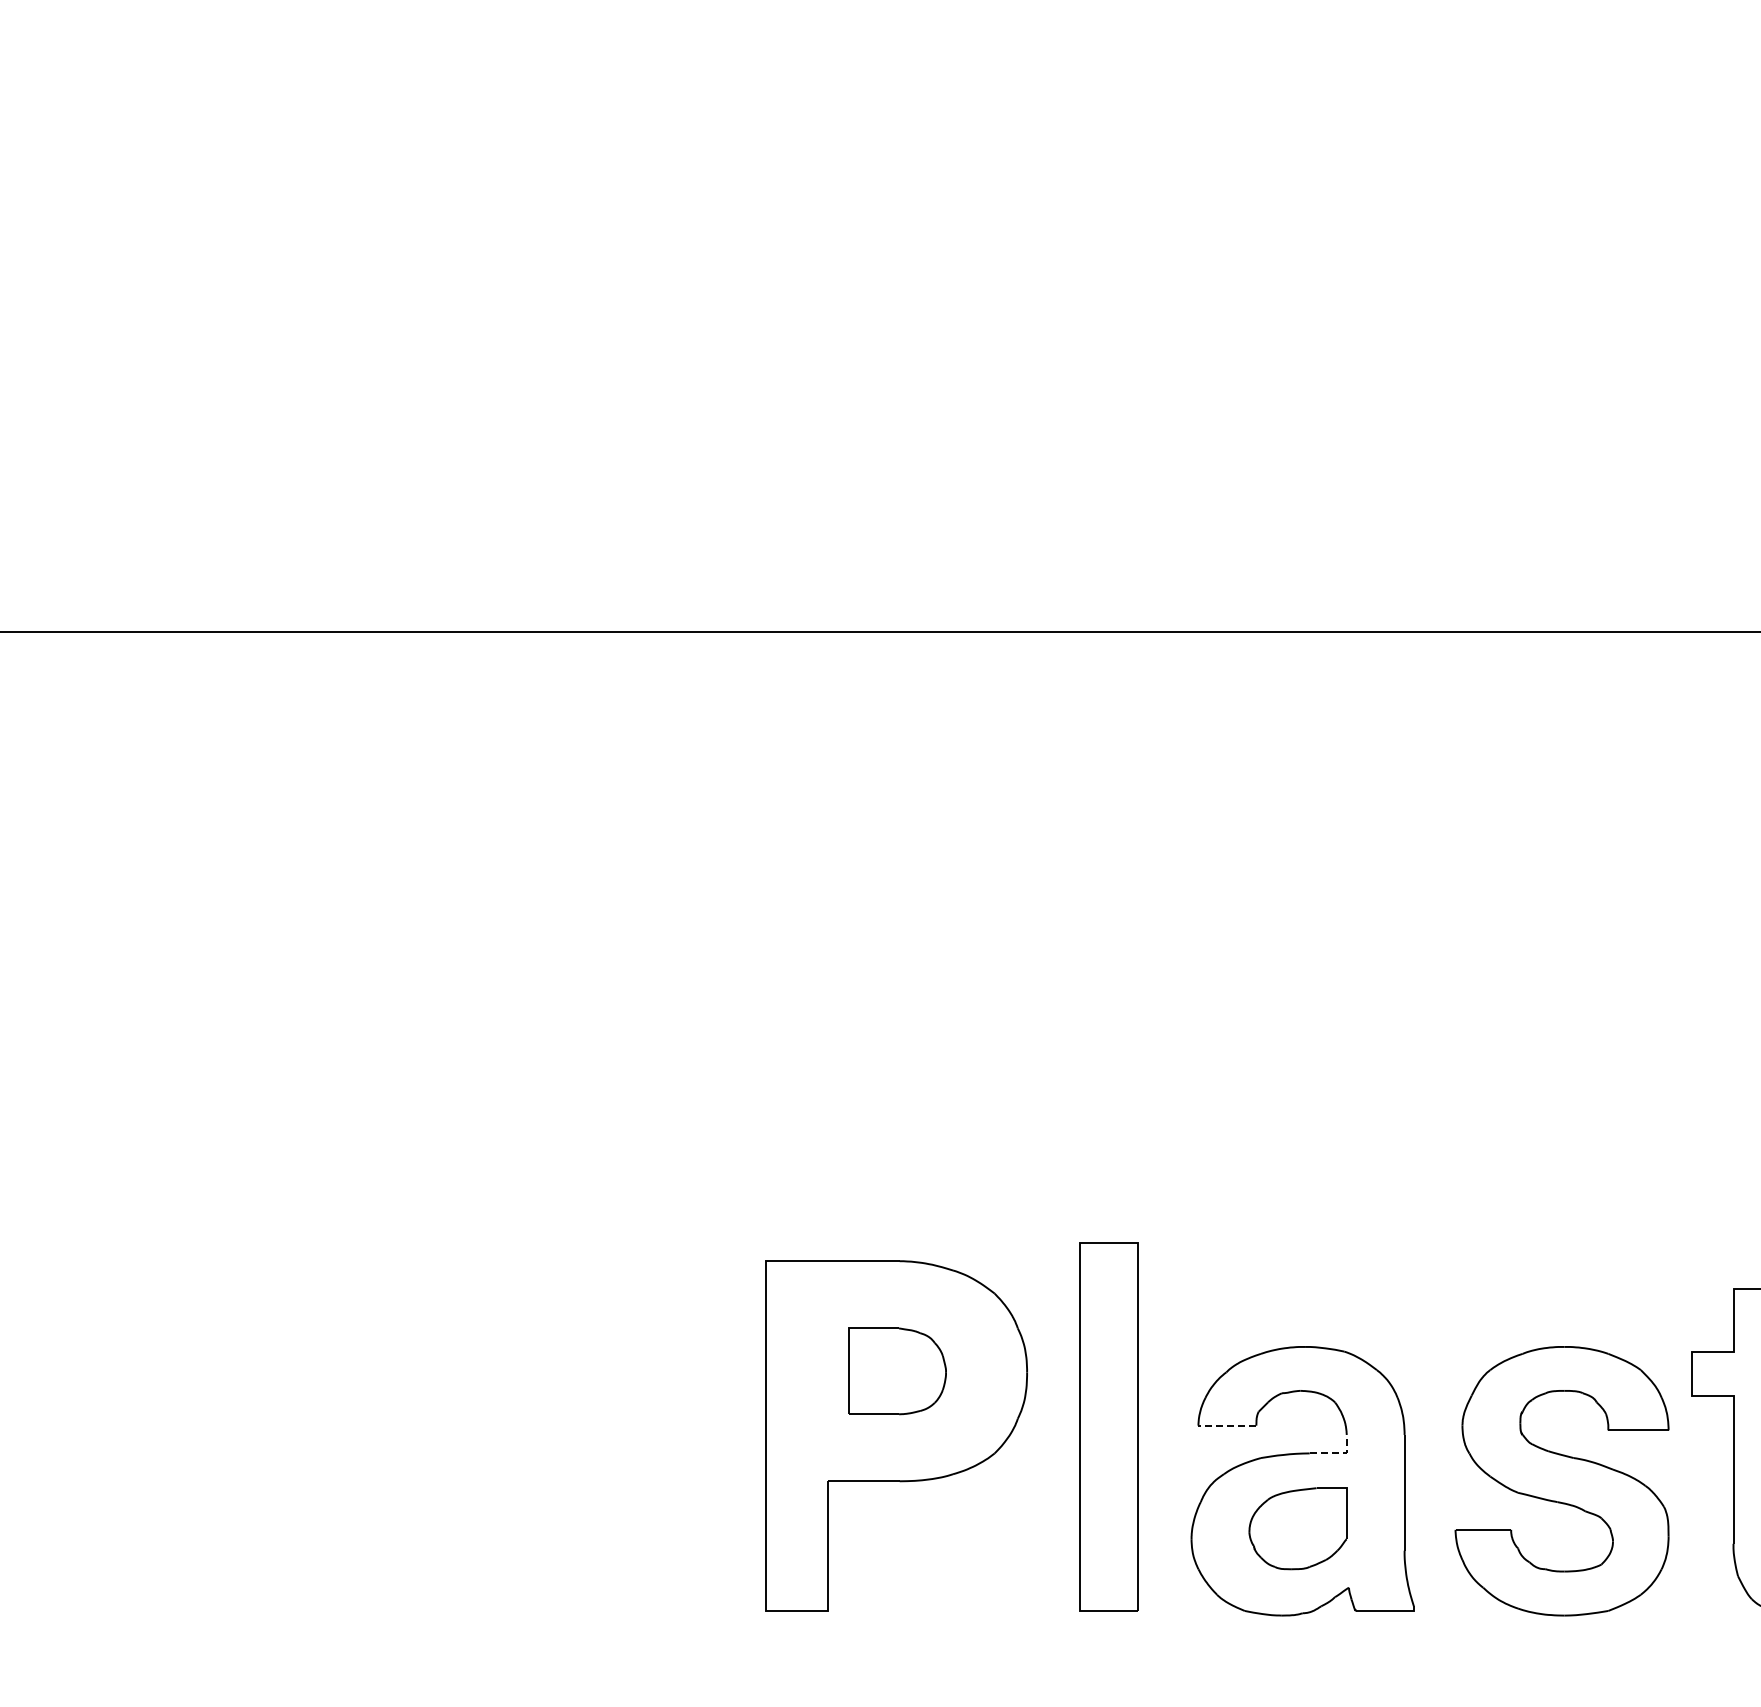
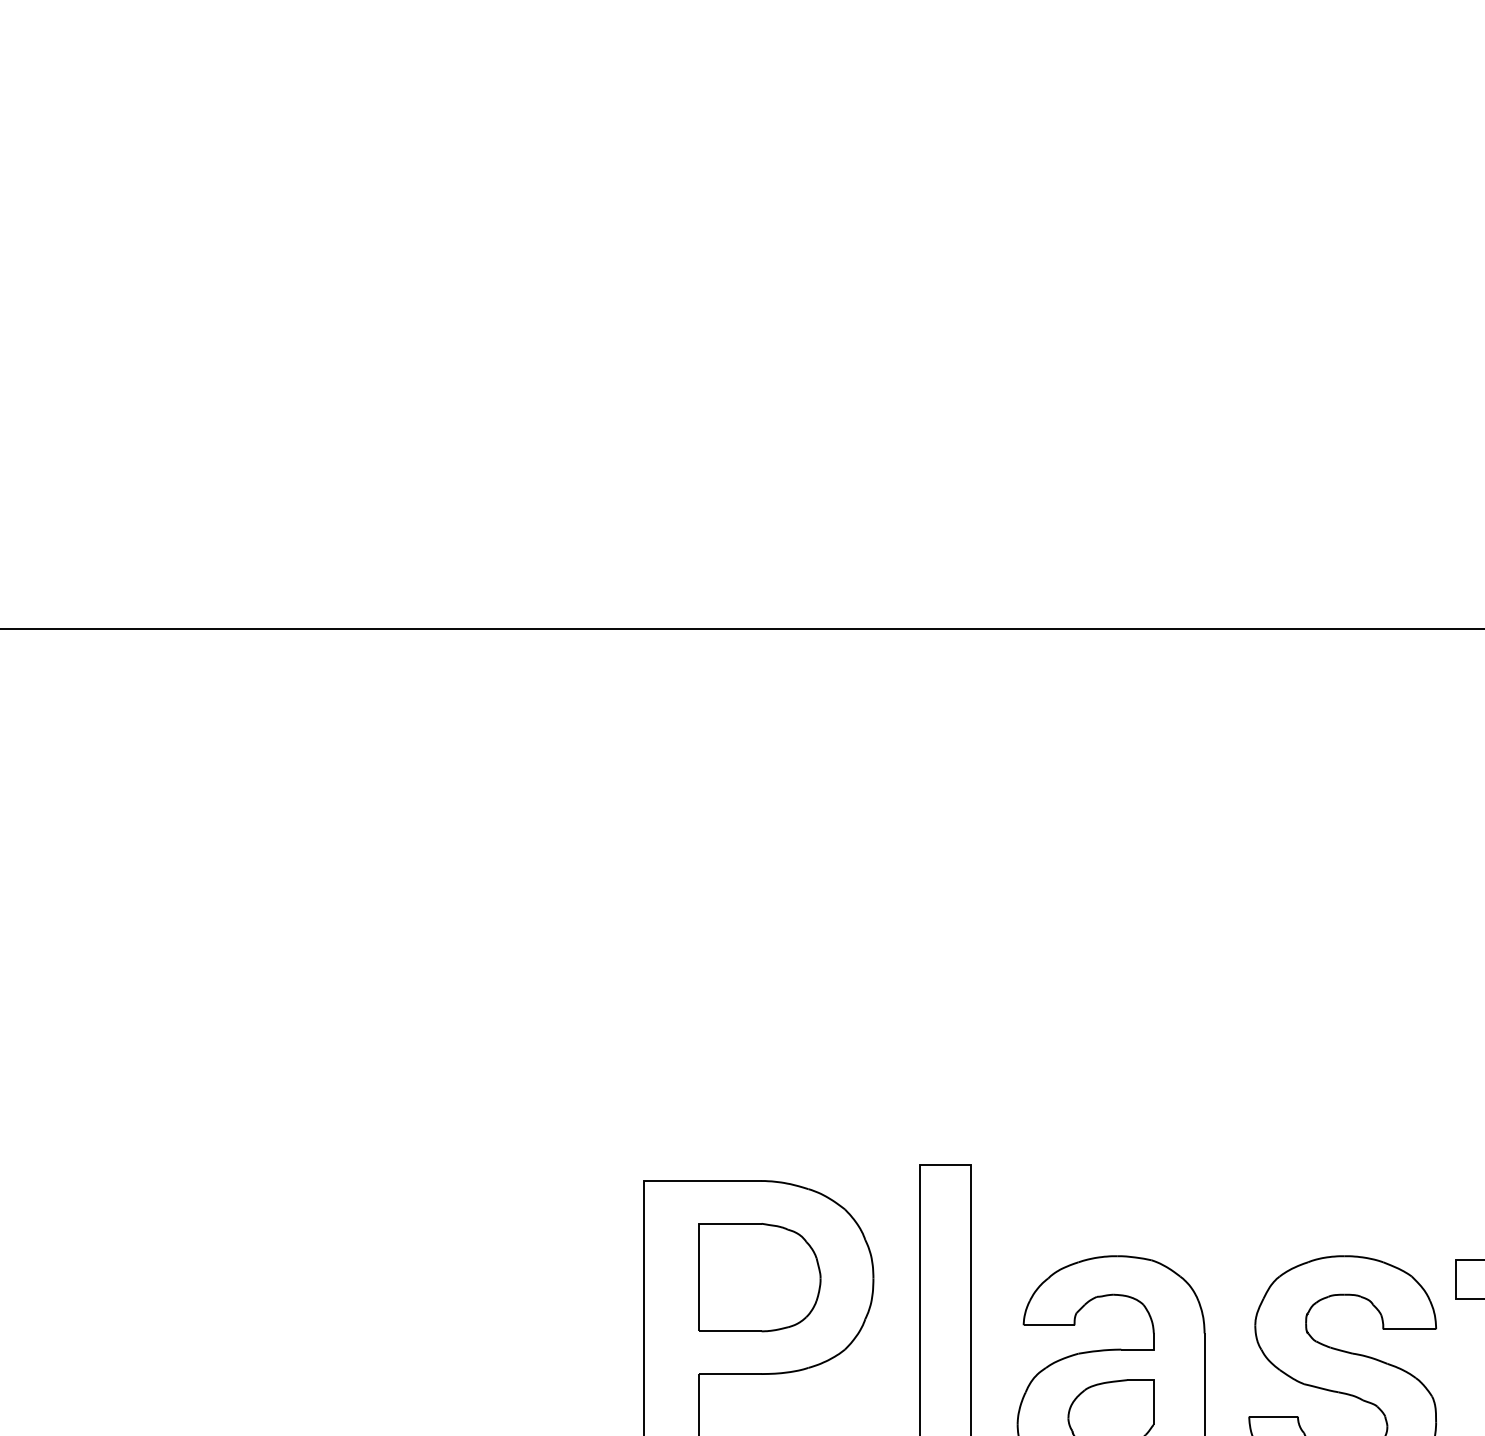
part: (897, 1371) -> (759, 1277), size x1.43
line: (1227, 1425) -> (1049, 1325), dashed -> solid
line: (1337, 1453) -> (1145, 1349), dashed -> solid

